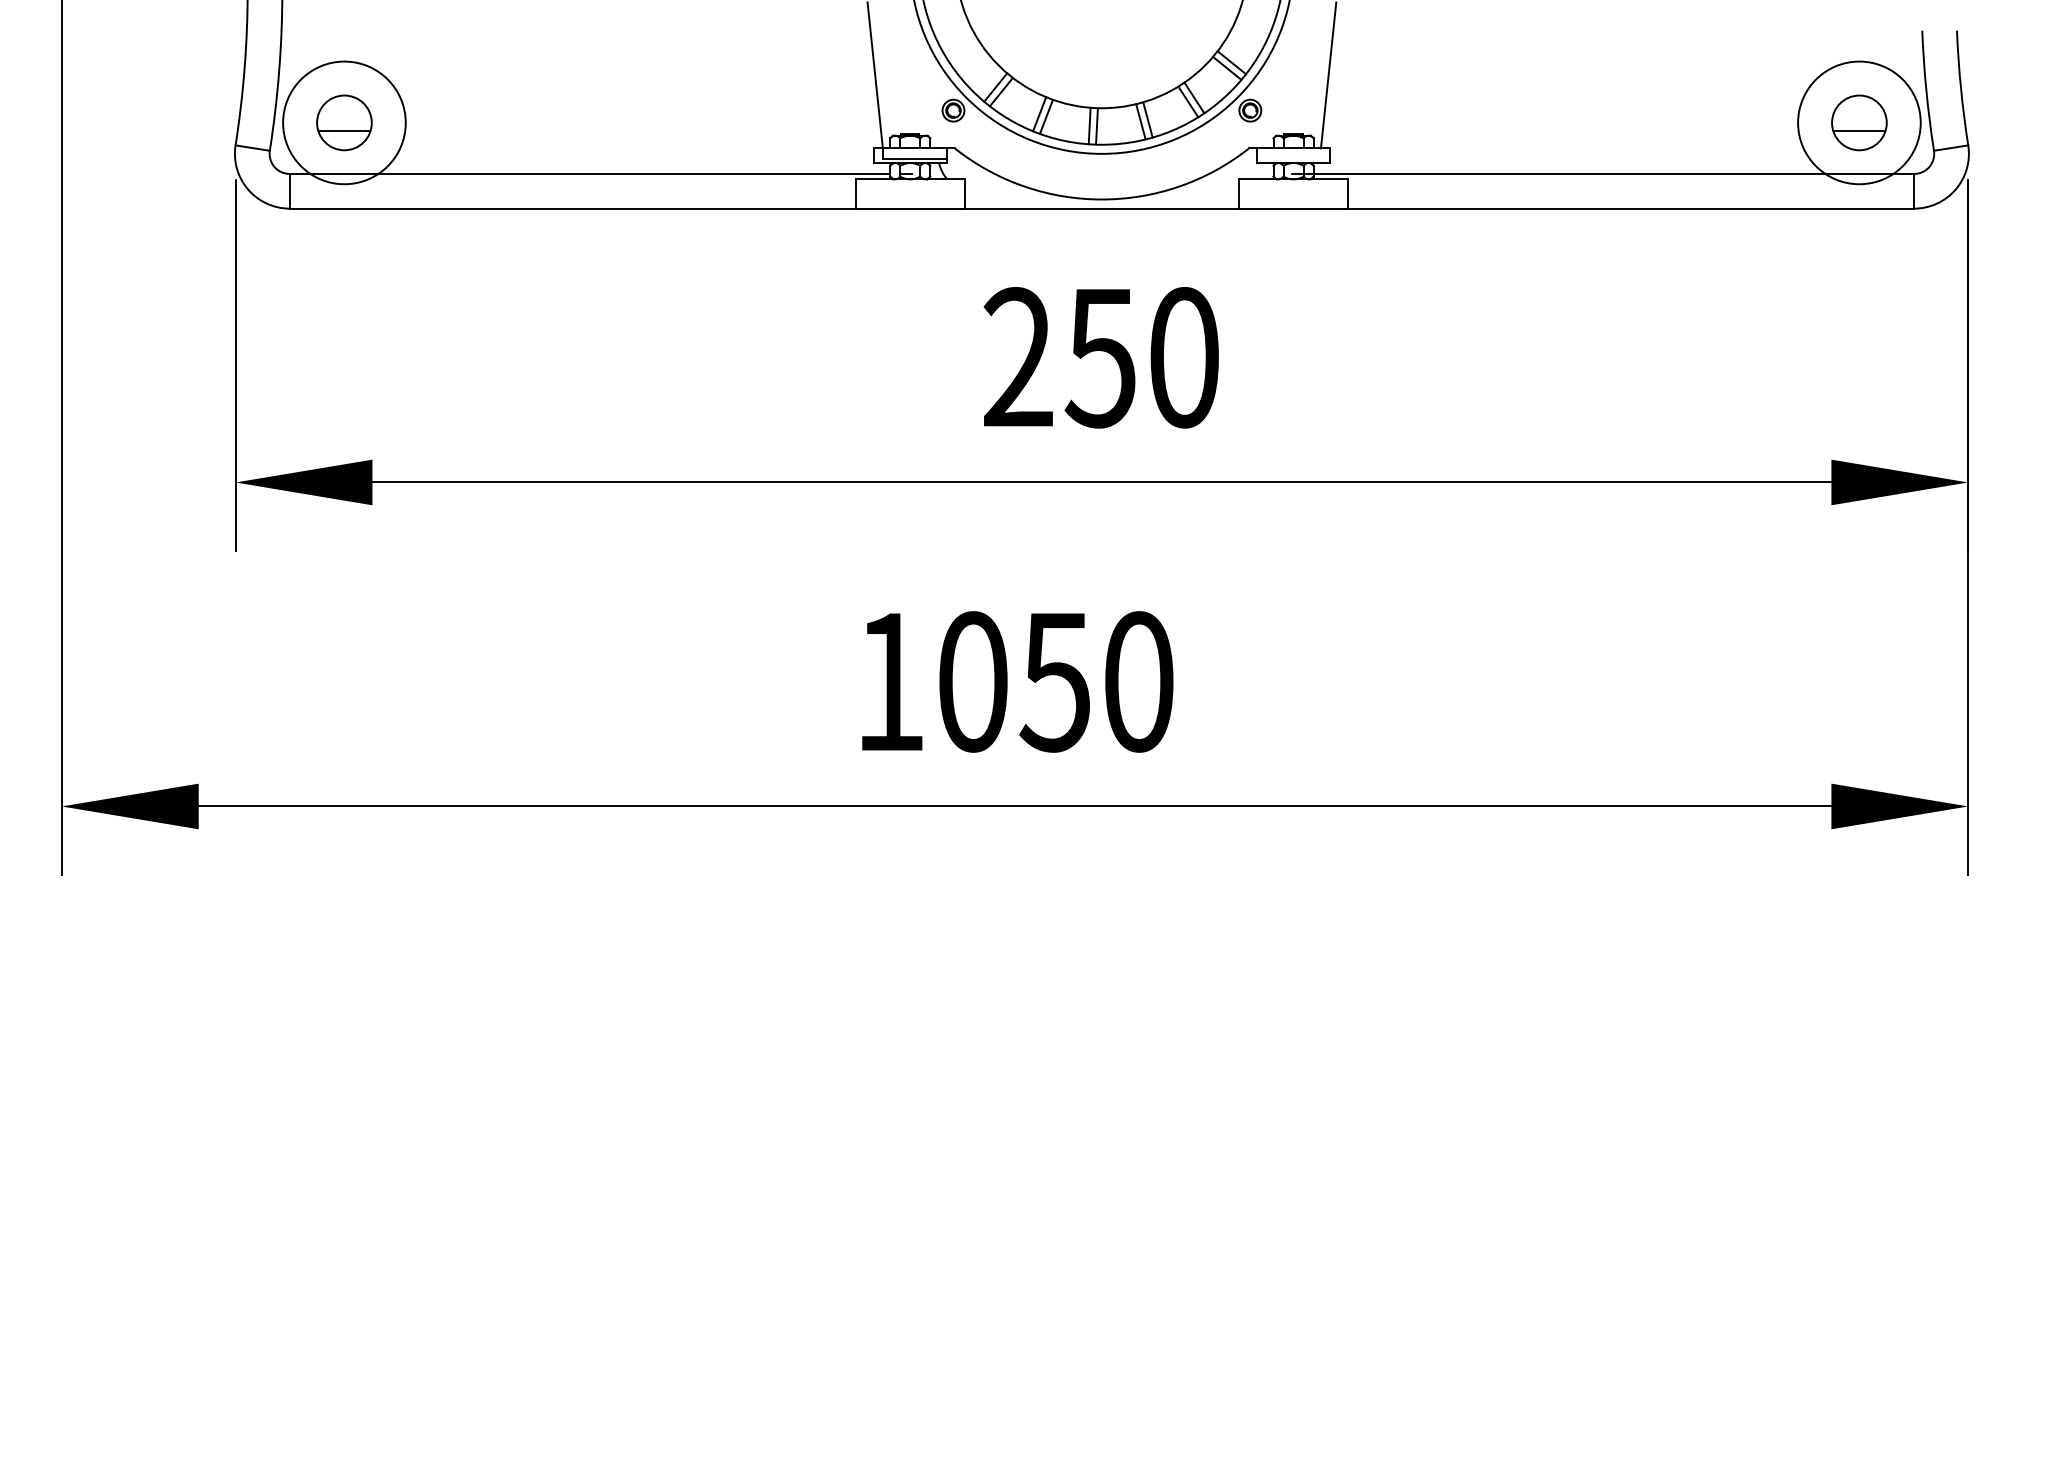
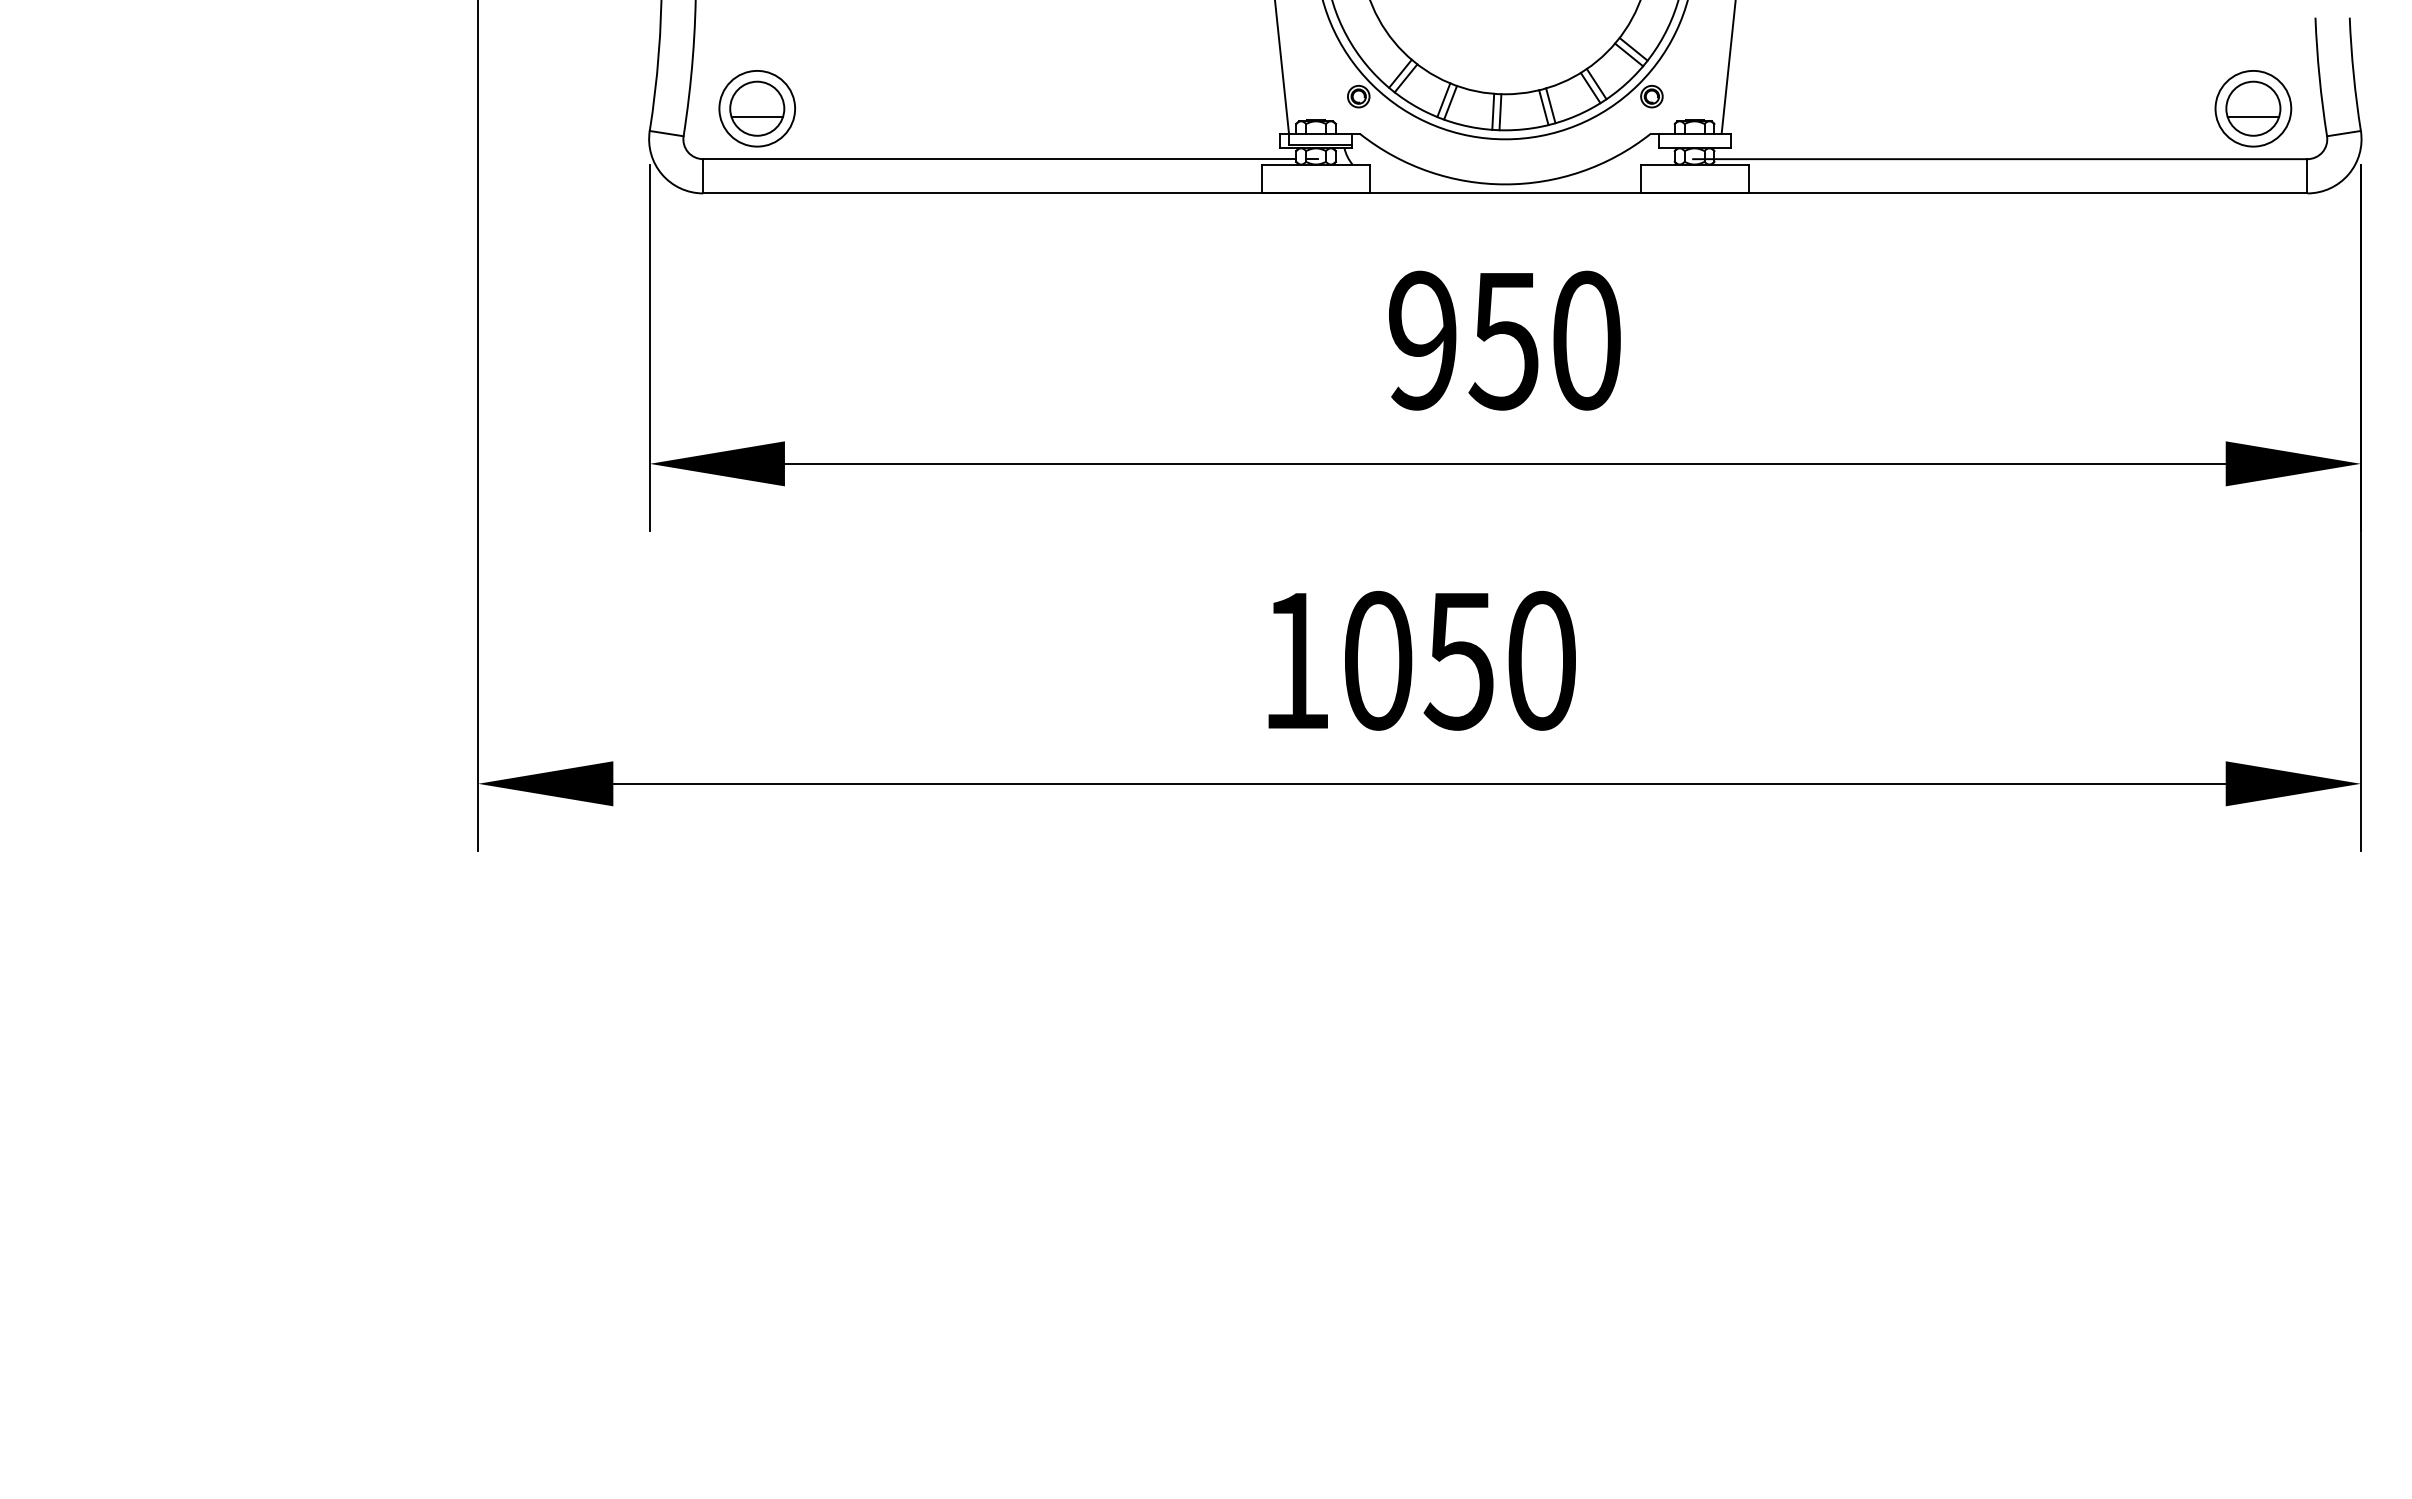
circle: (344, 122) -> (757, 108), size x0.62
circle: (1859, 122) -> (2253, 108), size x0.62
text: (1018, 357) -> (1422, 340), 250 -> 950

